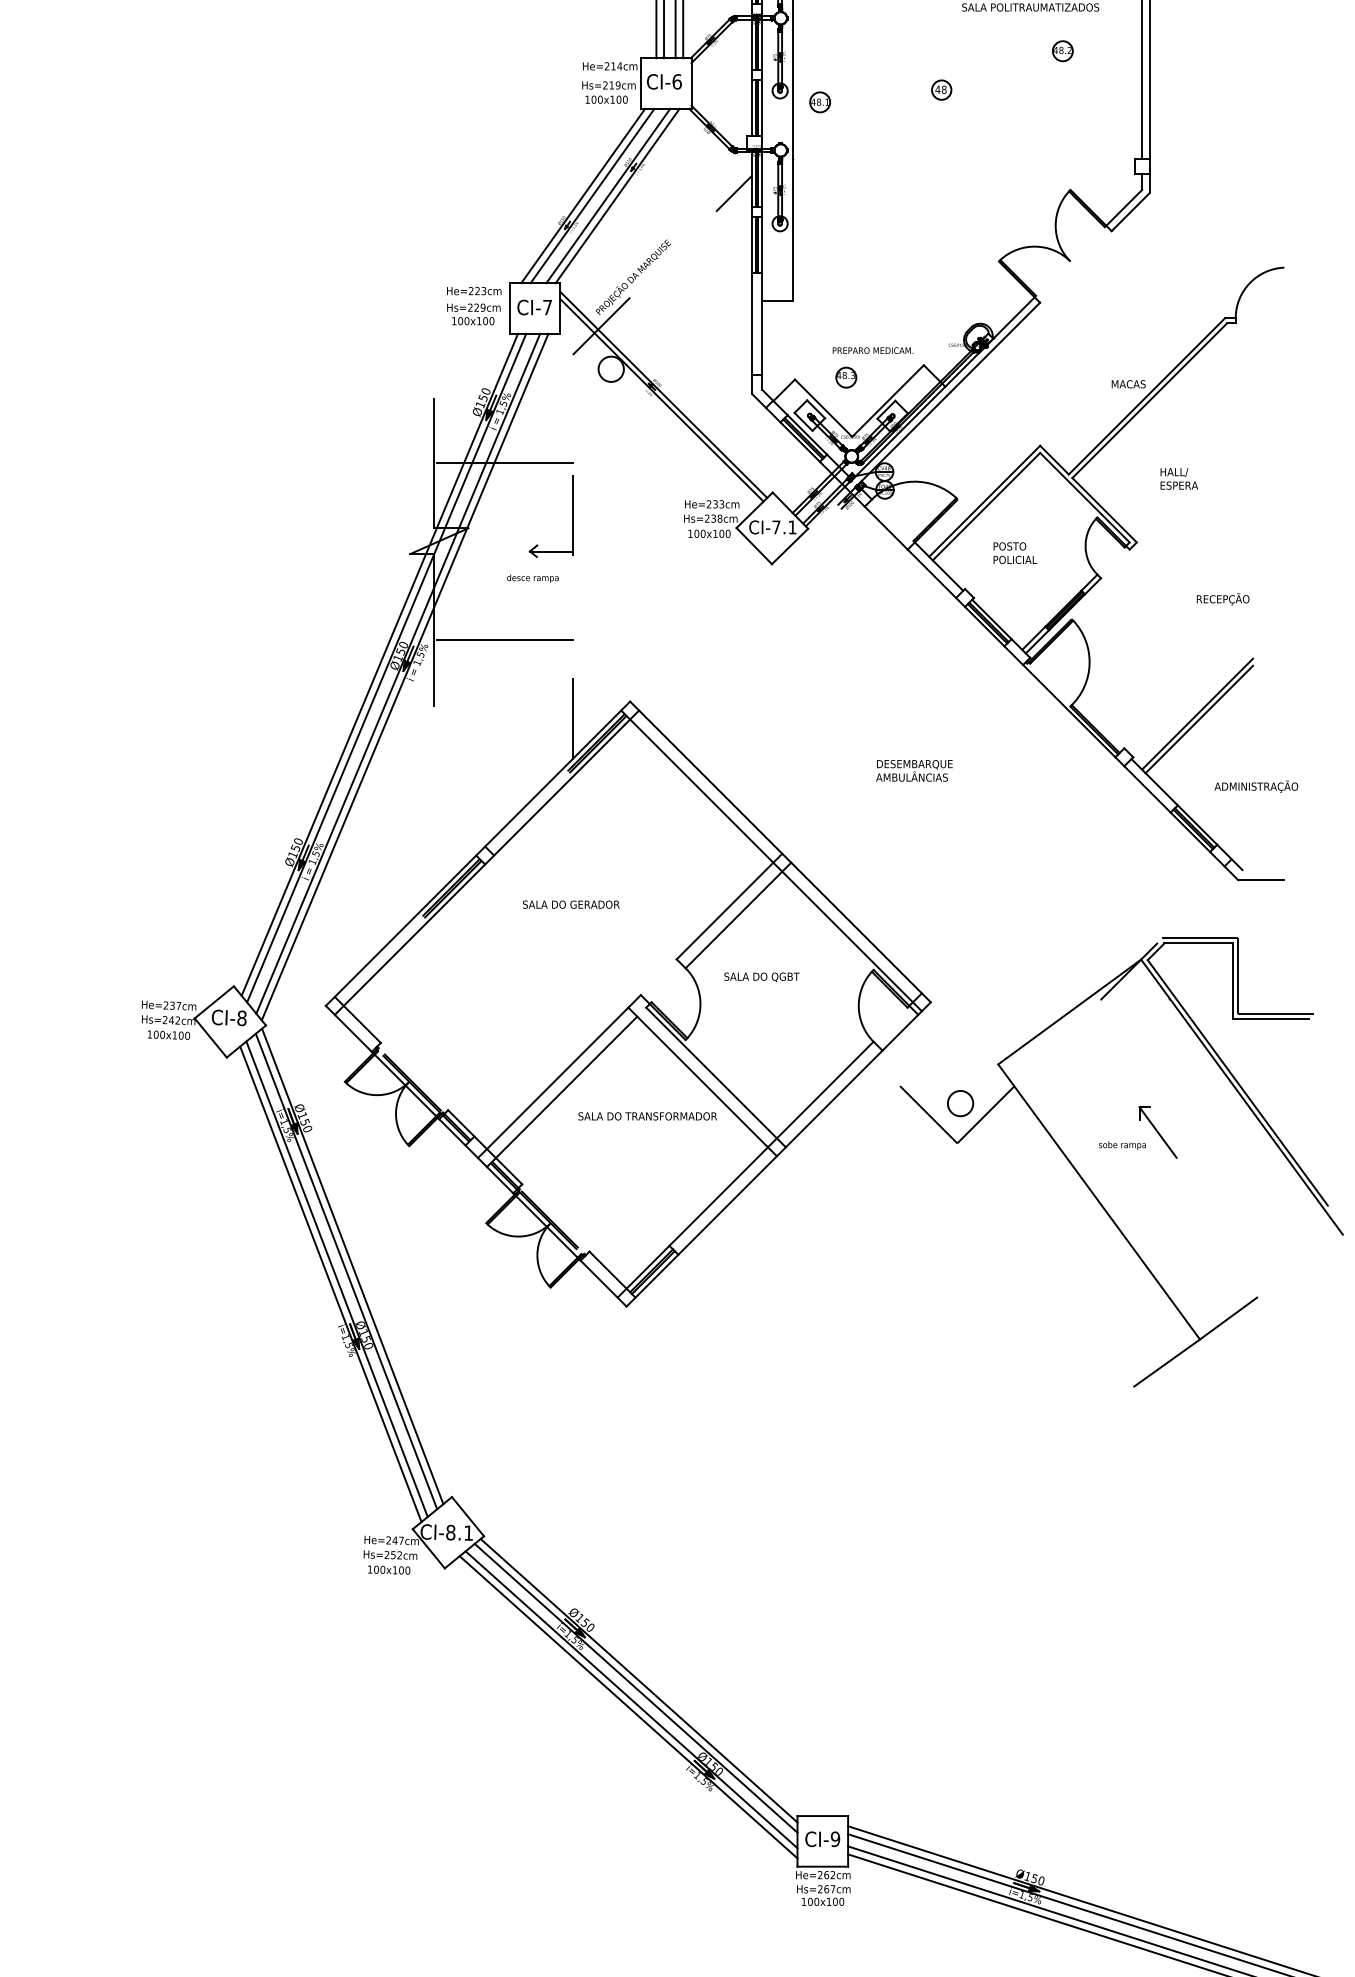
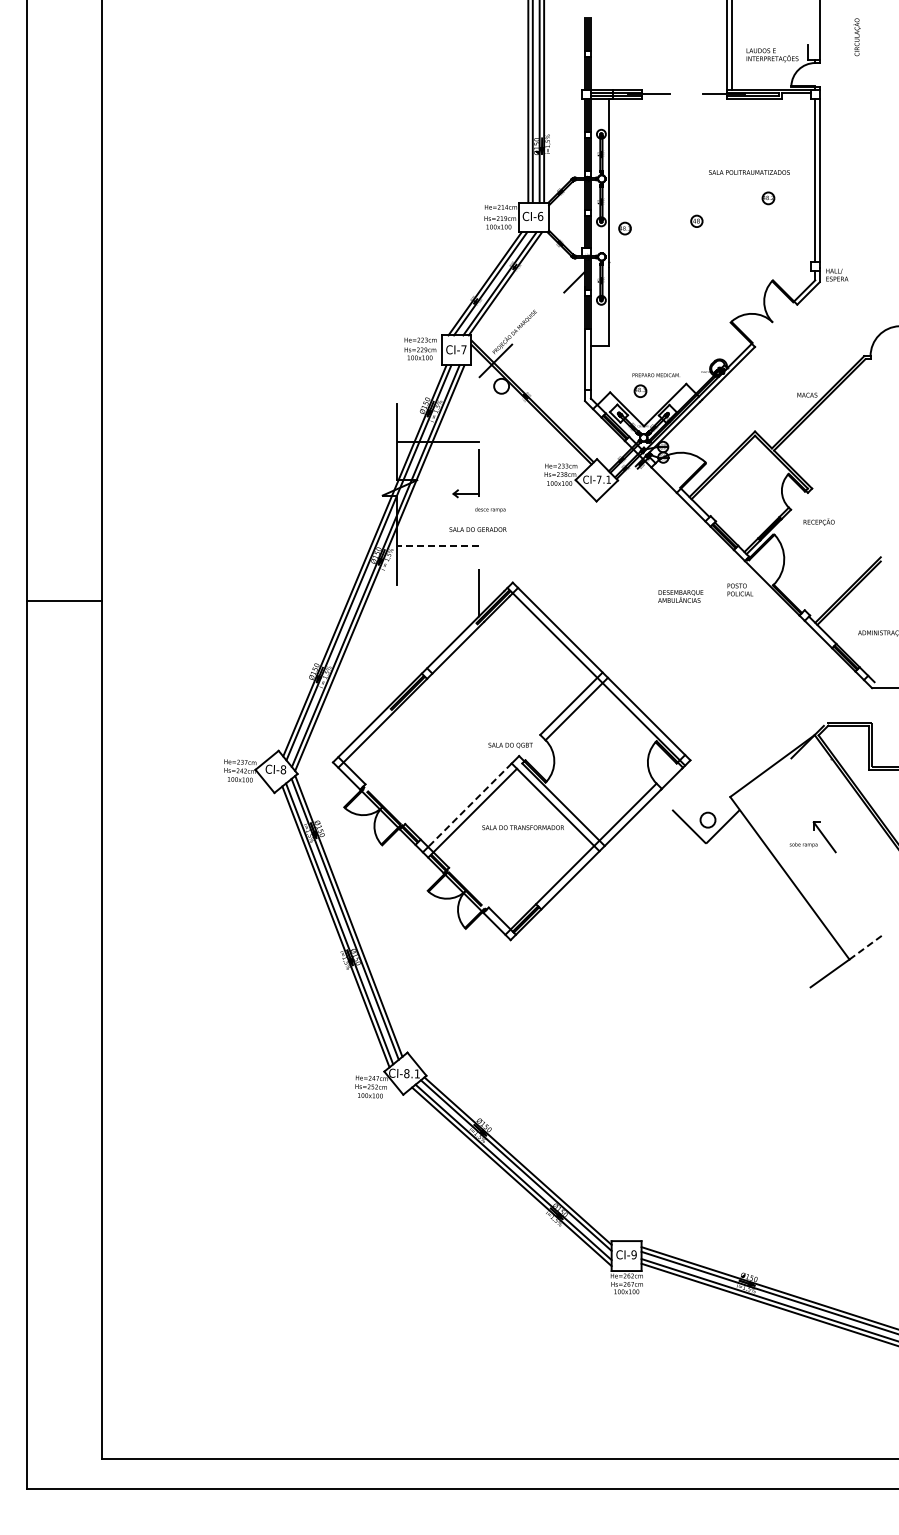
text: (1179, 477) -> (837, 274), moved
text: (1015, 552) -> (740, 589), moved
text: (533, 577) -> (490, 509), moved
text: (1222, 598) -> (818, 521), moved
line: (504, 640) -> (438, 546), solid -> dashed
text: (913, 770) -> (680, 596), moved
text: (570, 904) -> (477, 529), moved
text: (761, 977) -> (510, 745), moved
line: (556, 1078) -> (469, 805), solid -> dashed
line: (1228, 1319) -> (866, 947), solid -> dashed

